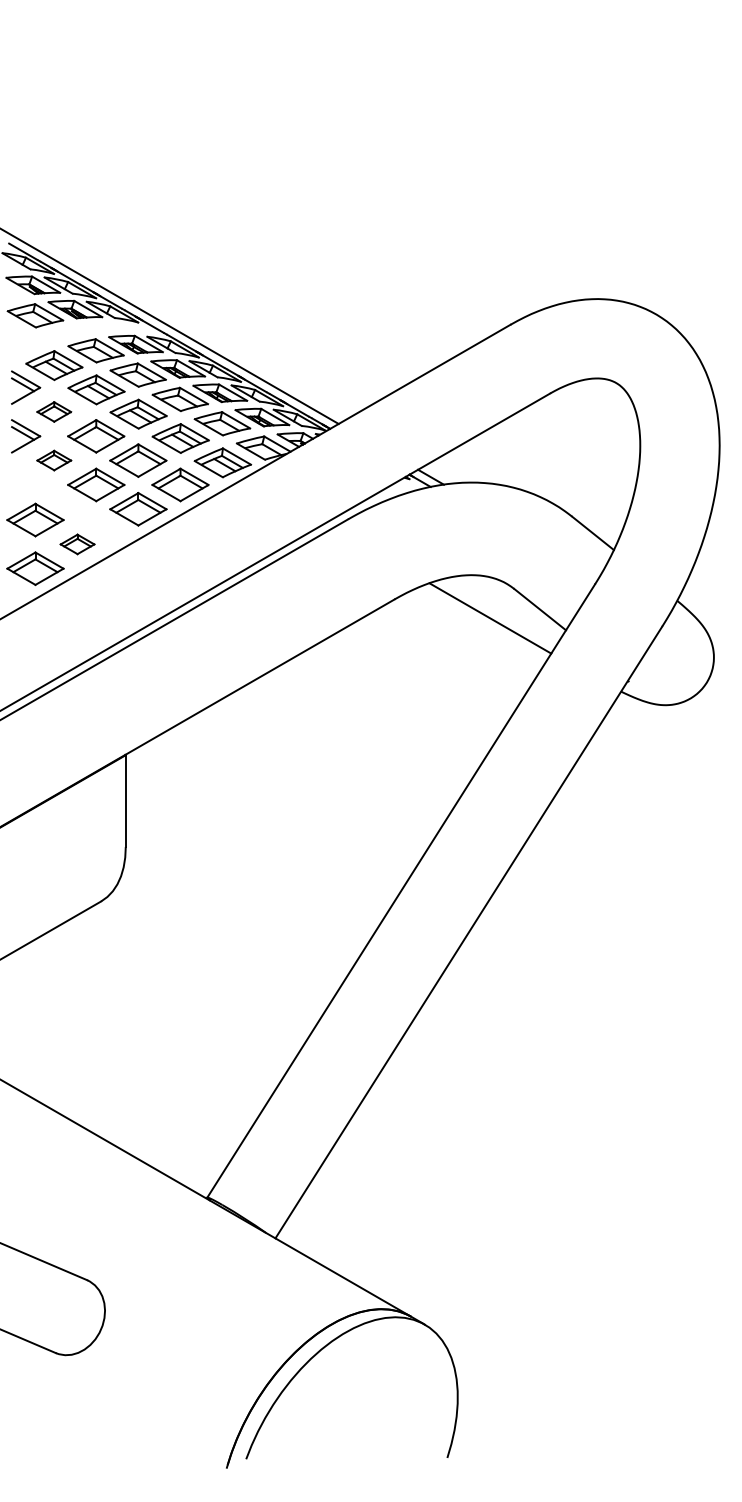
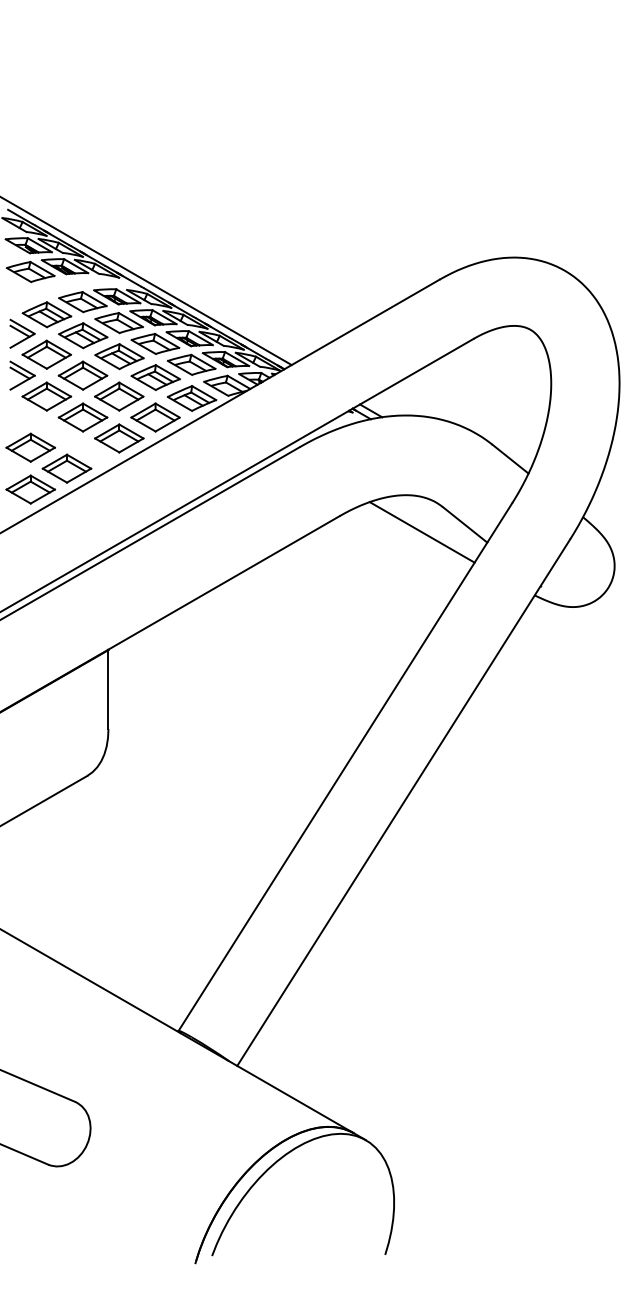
part: (54, 411) -> (47, 354), size x1.67
part: (54, 460) -> (47, 396), size x1.67
part: (77, 544) -> (66, 468), size x1.67

